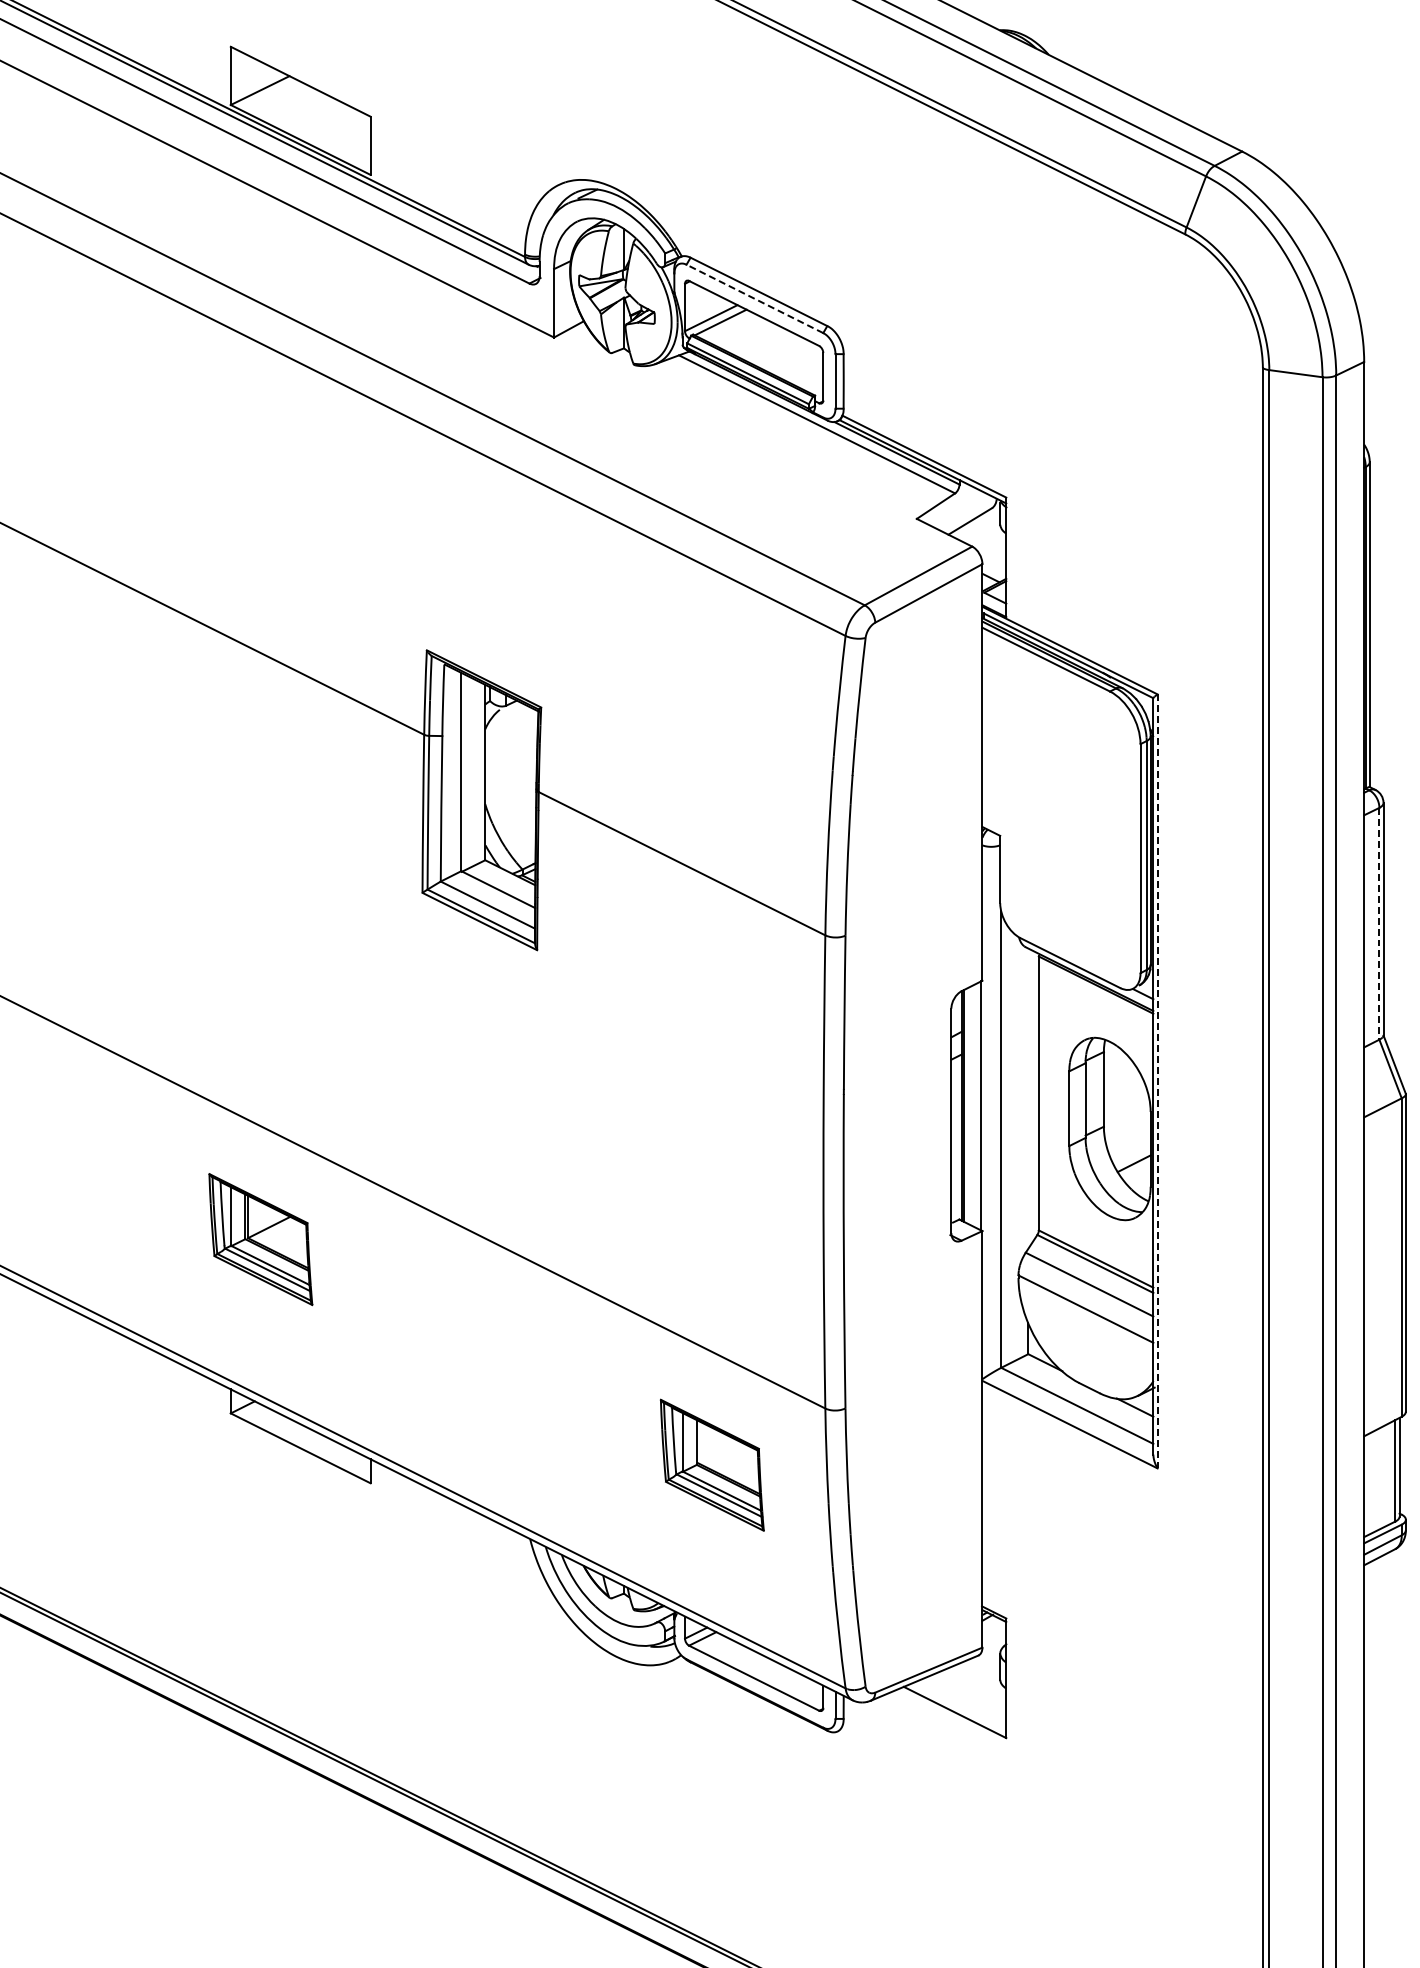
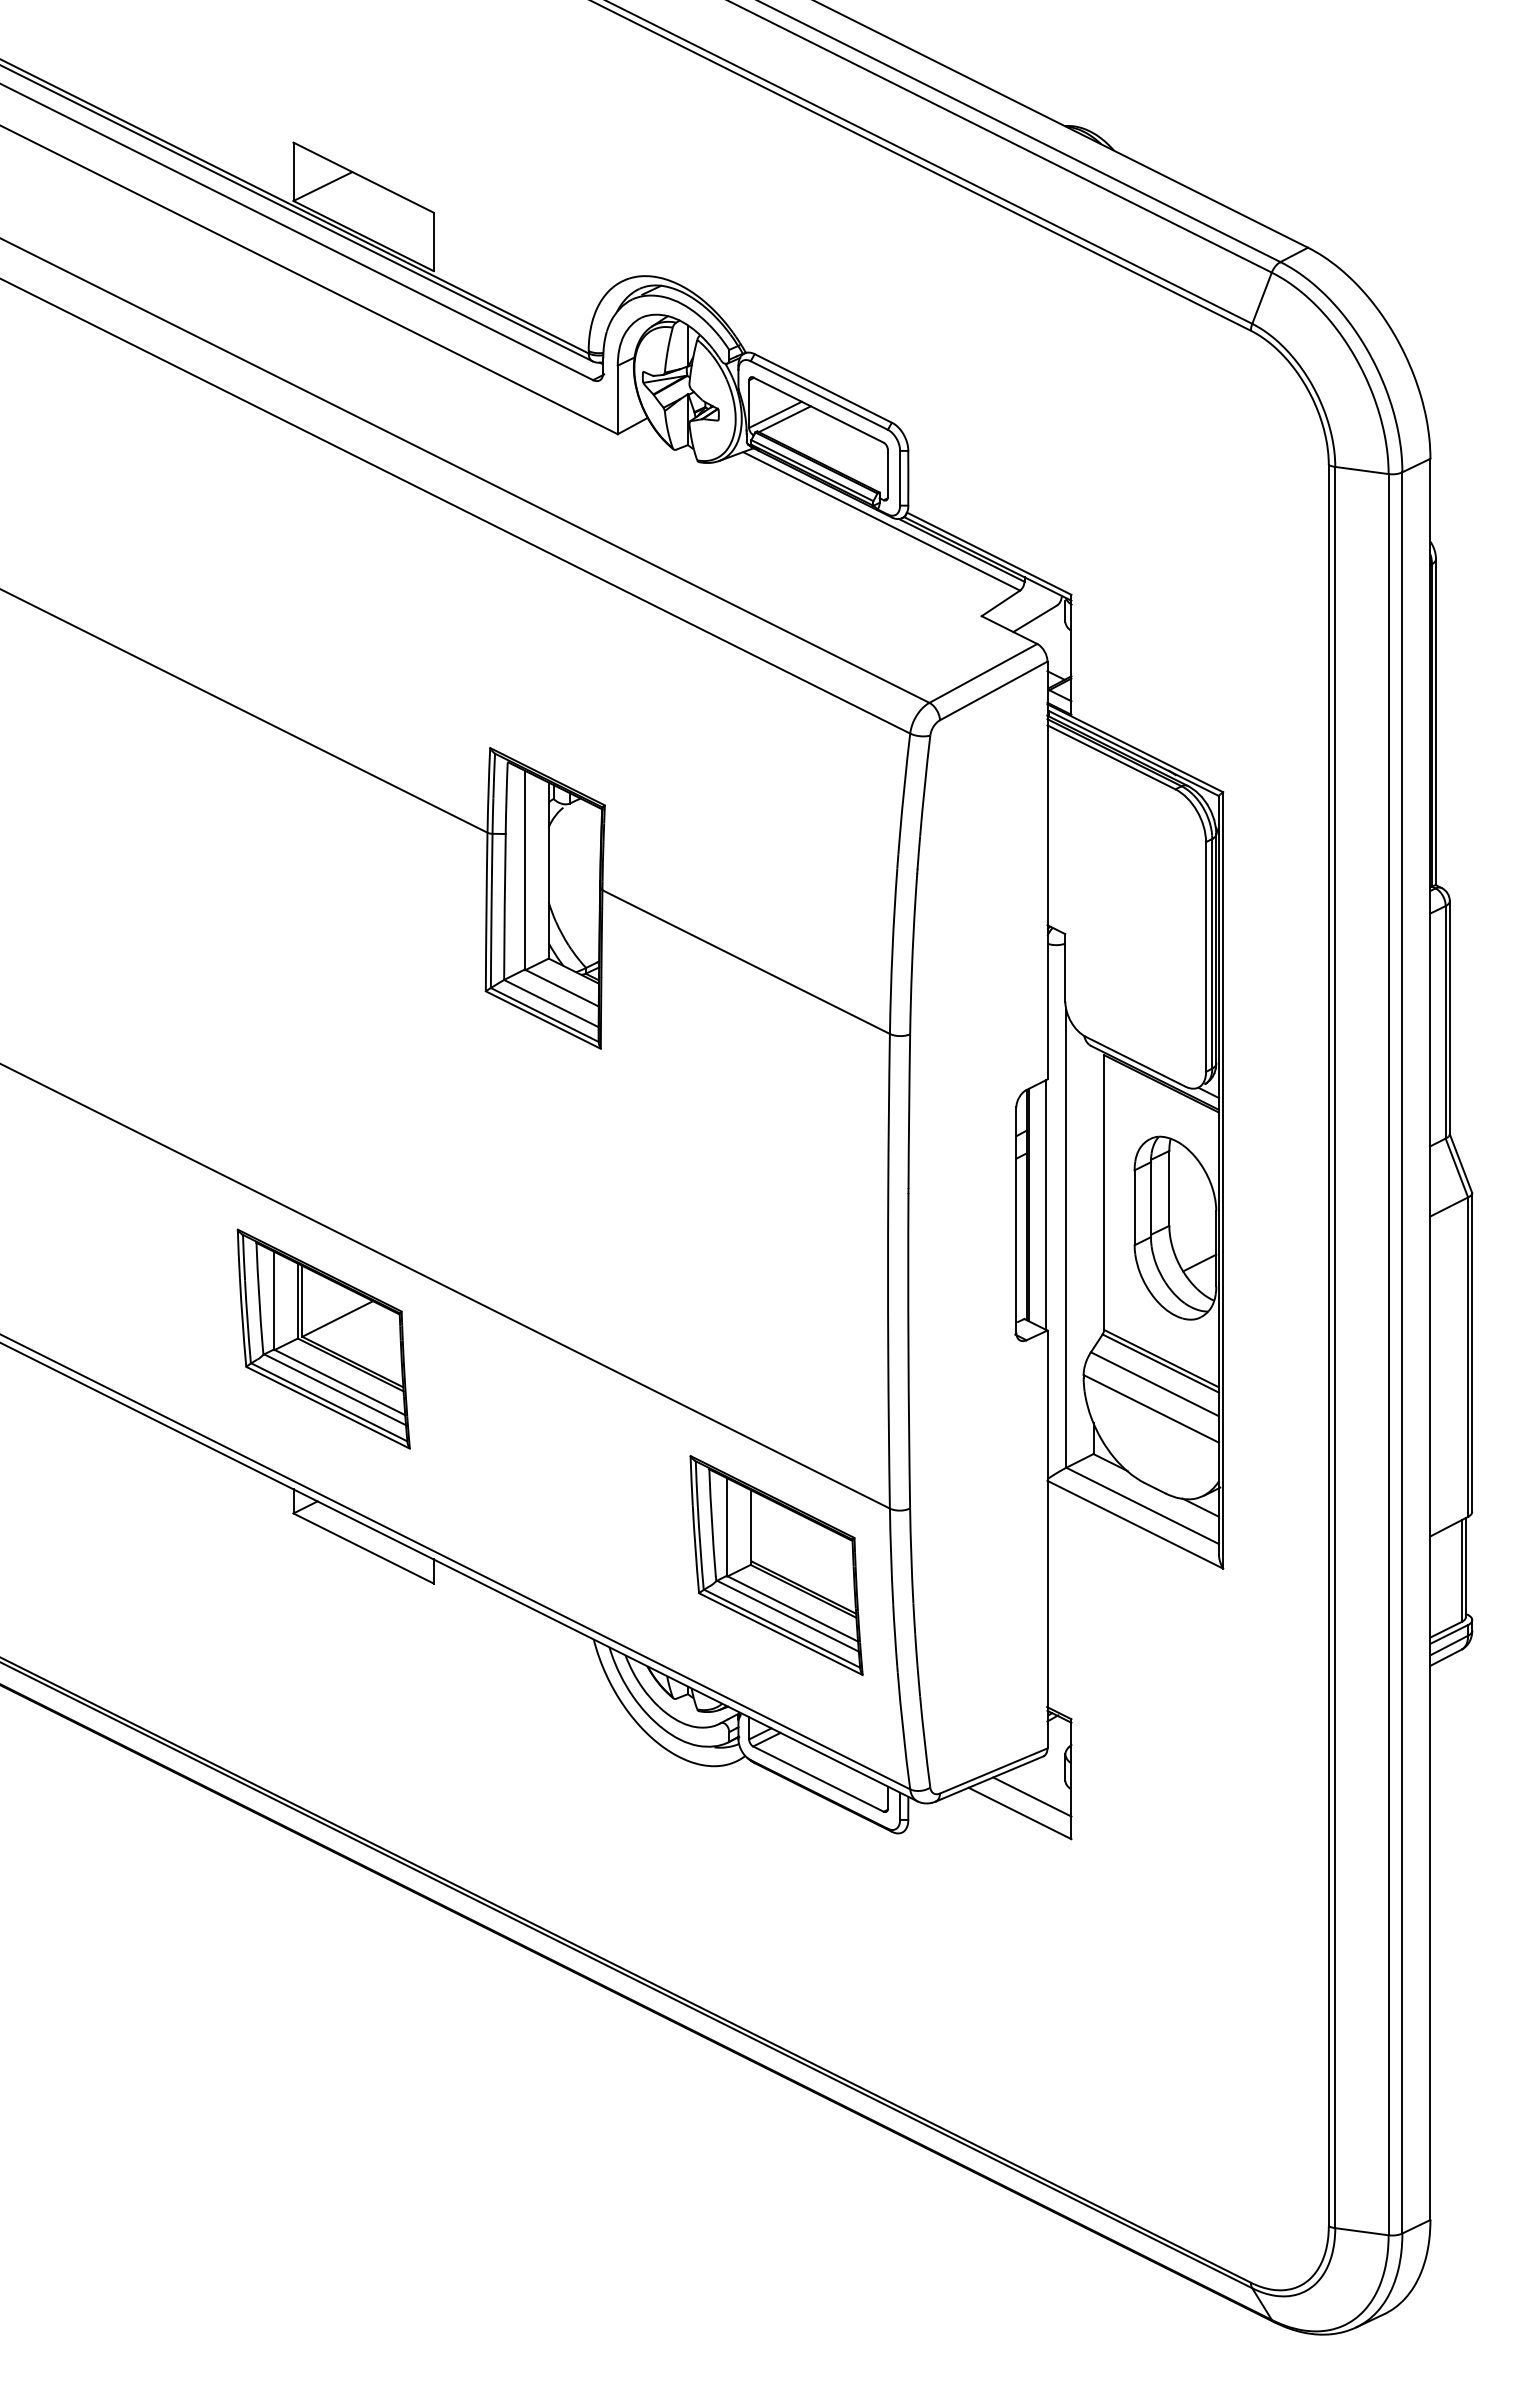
line: (755, 298) -> (819, 395), dashed -> solid
line: (1379, 923) -> (1445, 1022), dashed -> solid
line: (1157, 1081) -> (1223, 1180), dashed -> solid
part: (260, 1238) -> (323, 1338), size x1.67
part: (712, 1465) -> (776, 1565), size x1.67
line: (967, 1695) -> (1032, 1796), added

